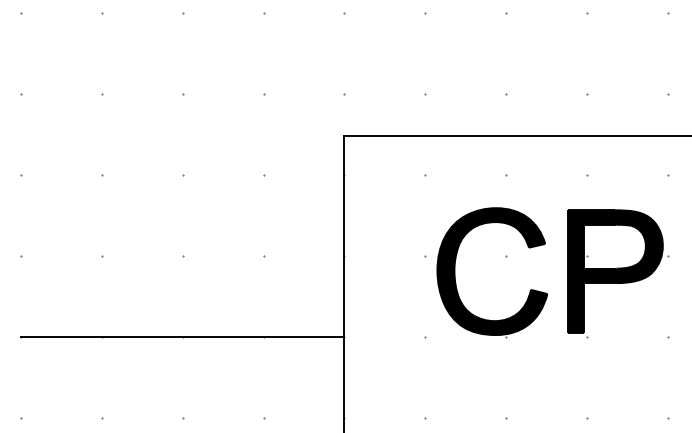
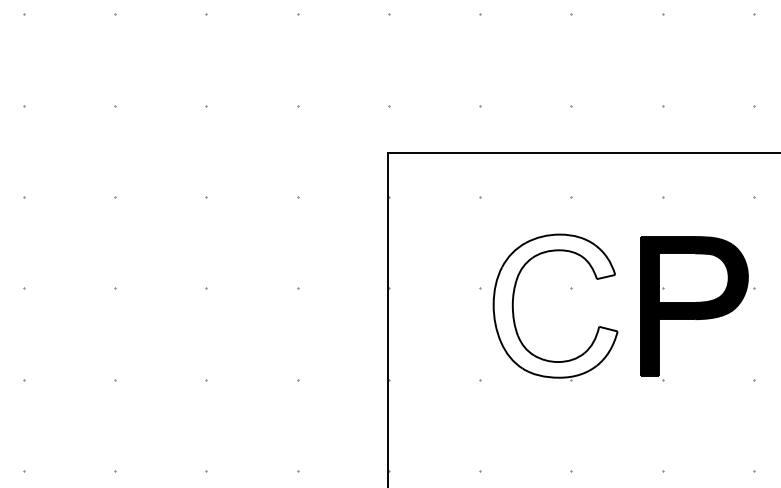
fill: (492, 271) -> (555, 306), removed
line: (182, 336) -> (206, 379), removed

